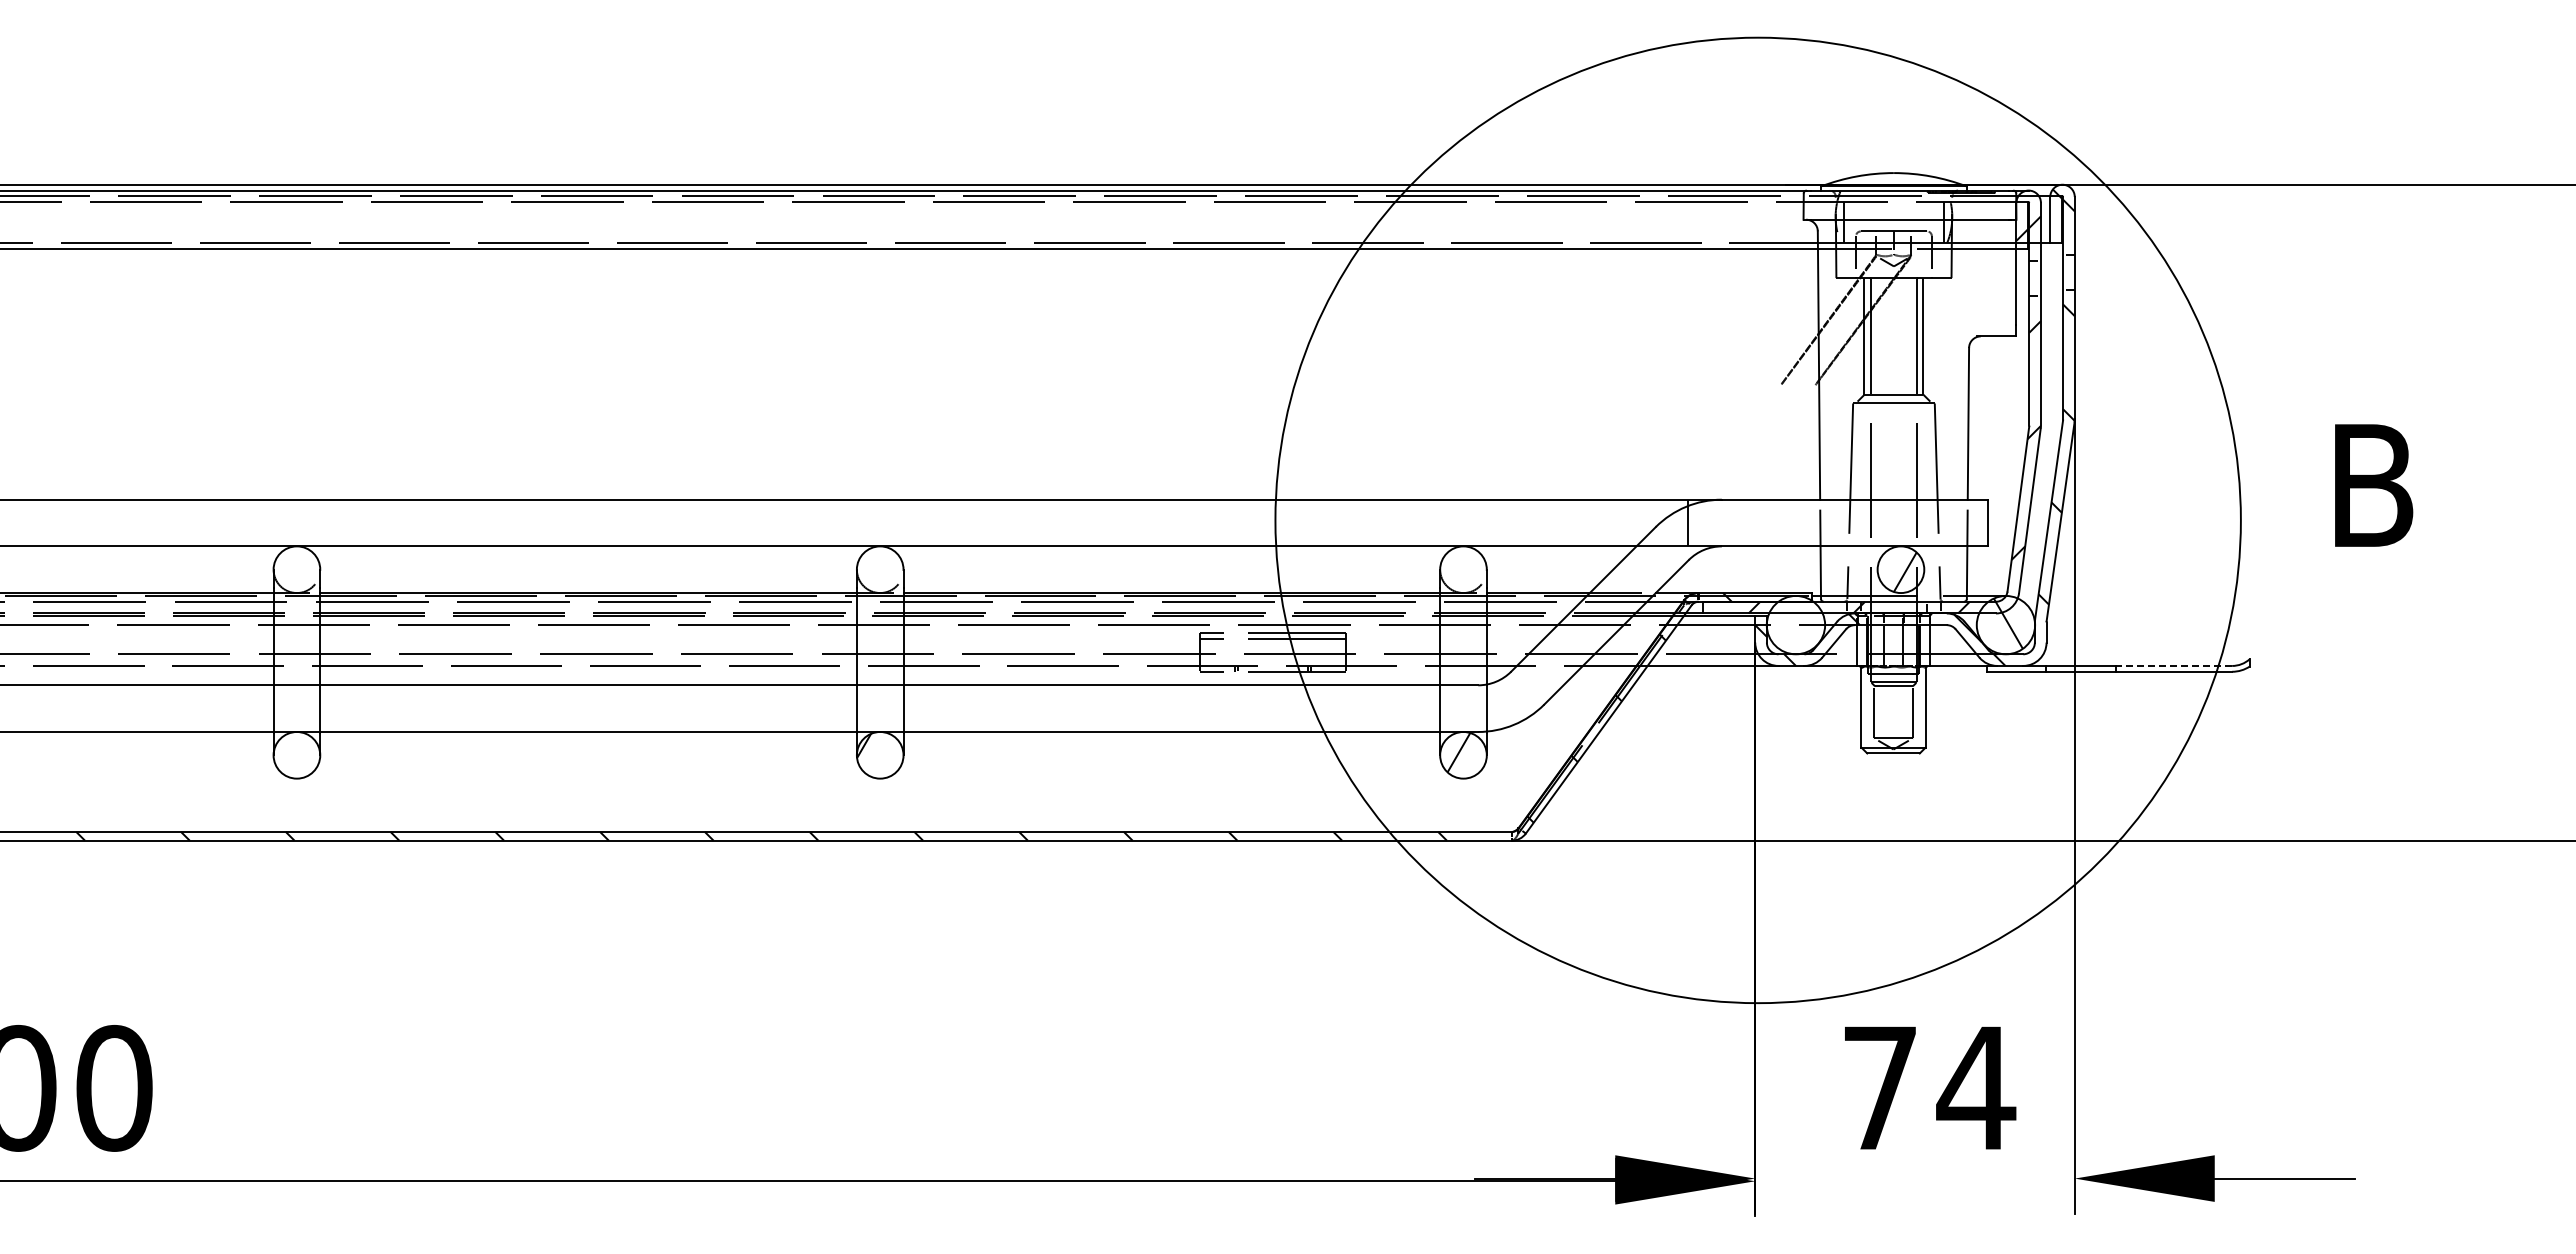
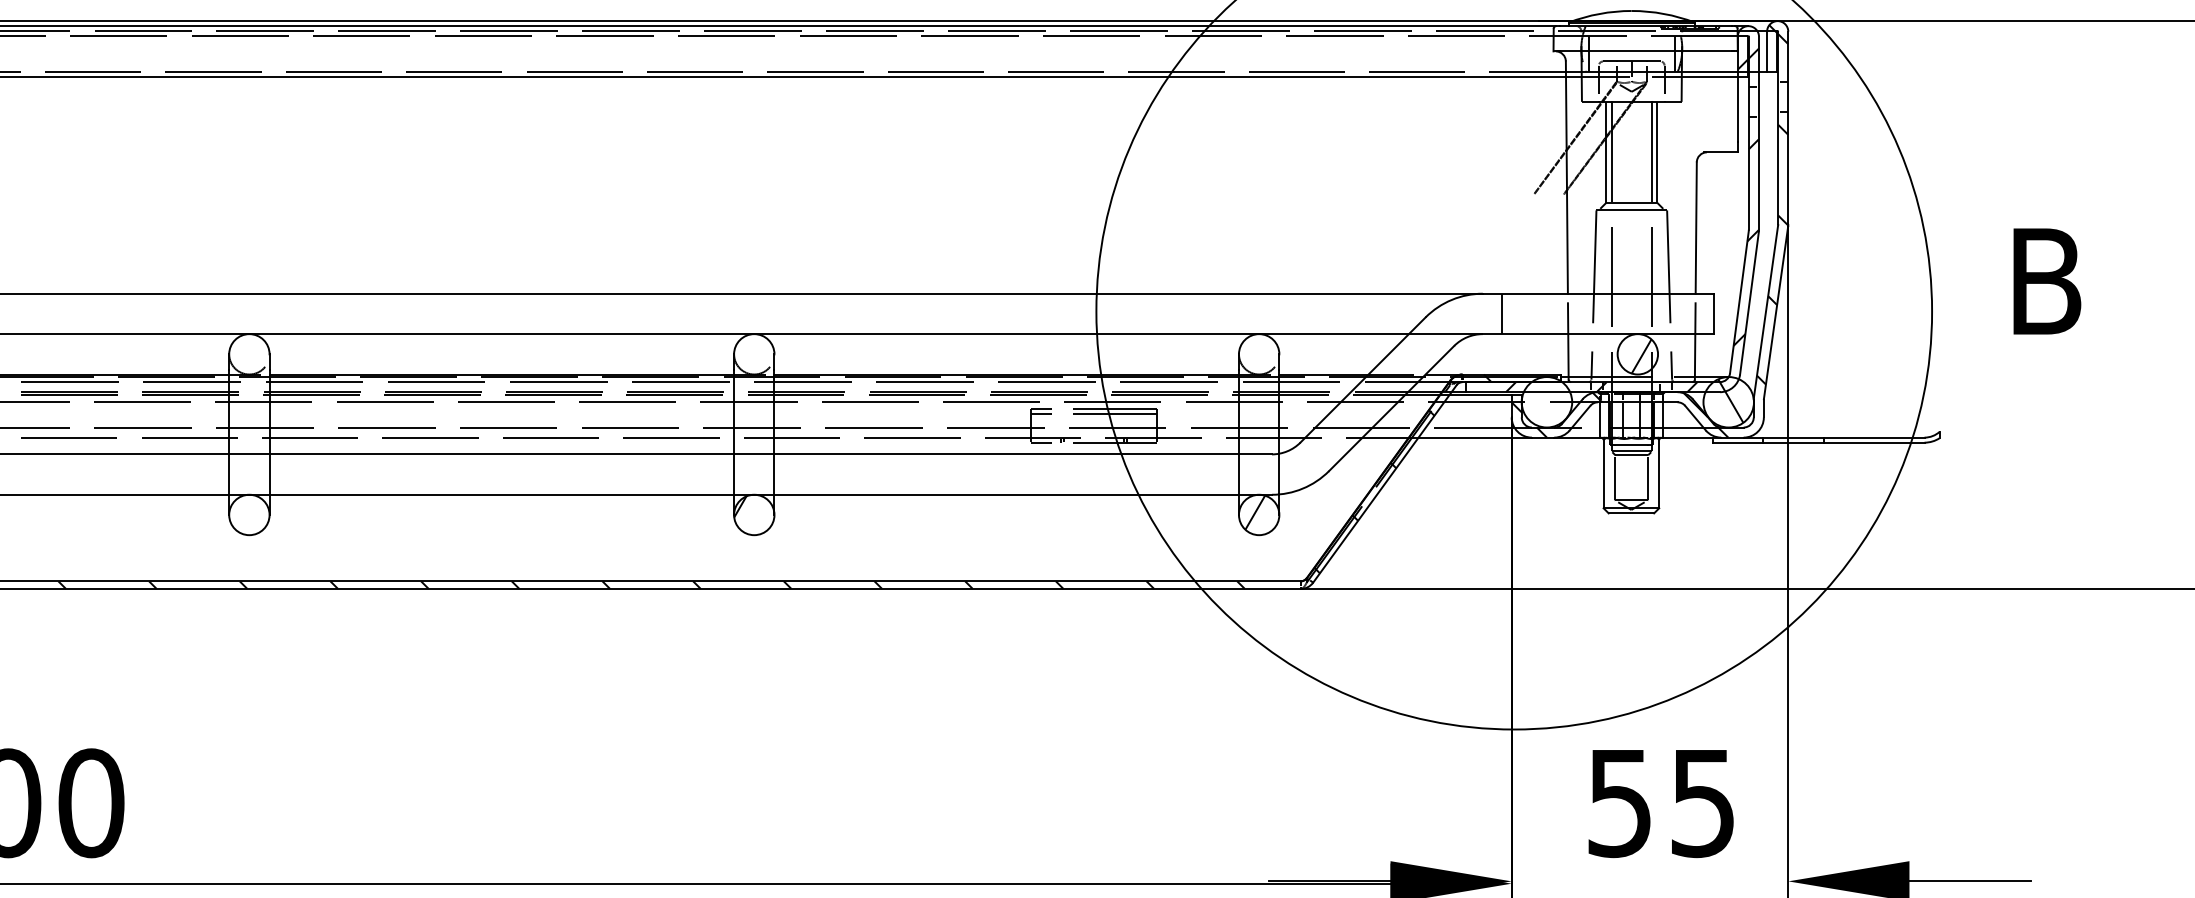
line: (1688, 522) -> (1501, 313), moved
line: (2173, 665) -> (1873, 437), dashed -> solid
text: (1930, 1088) -> (1663, 803), 74 -> 55

